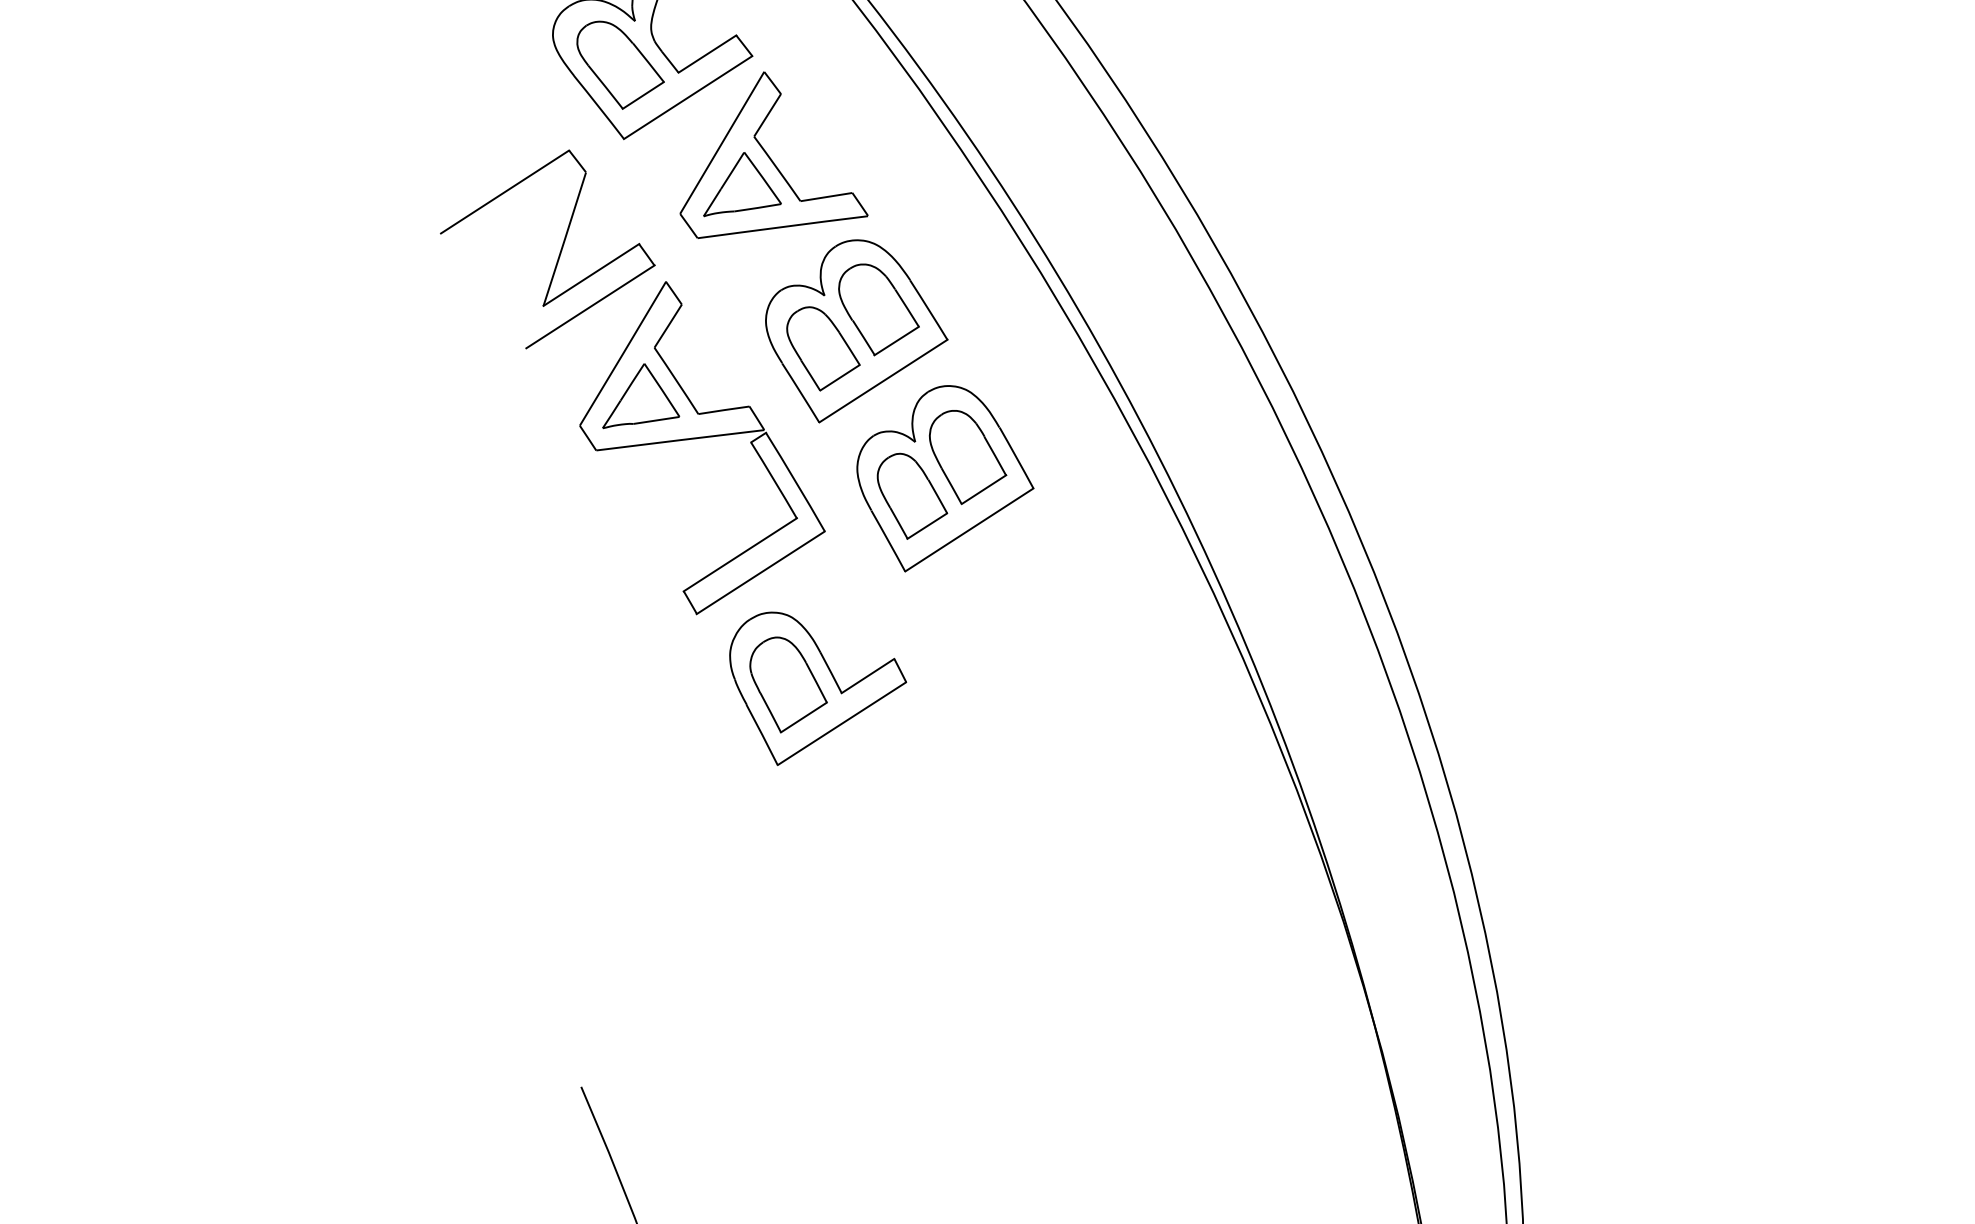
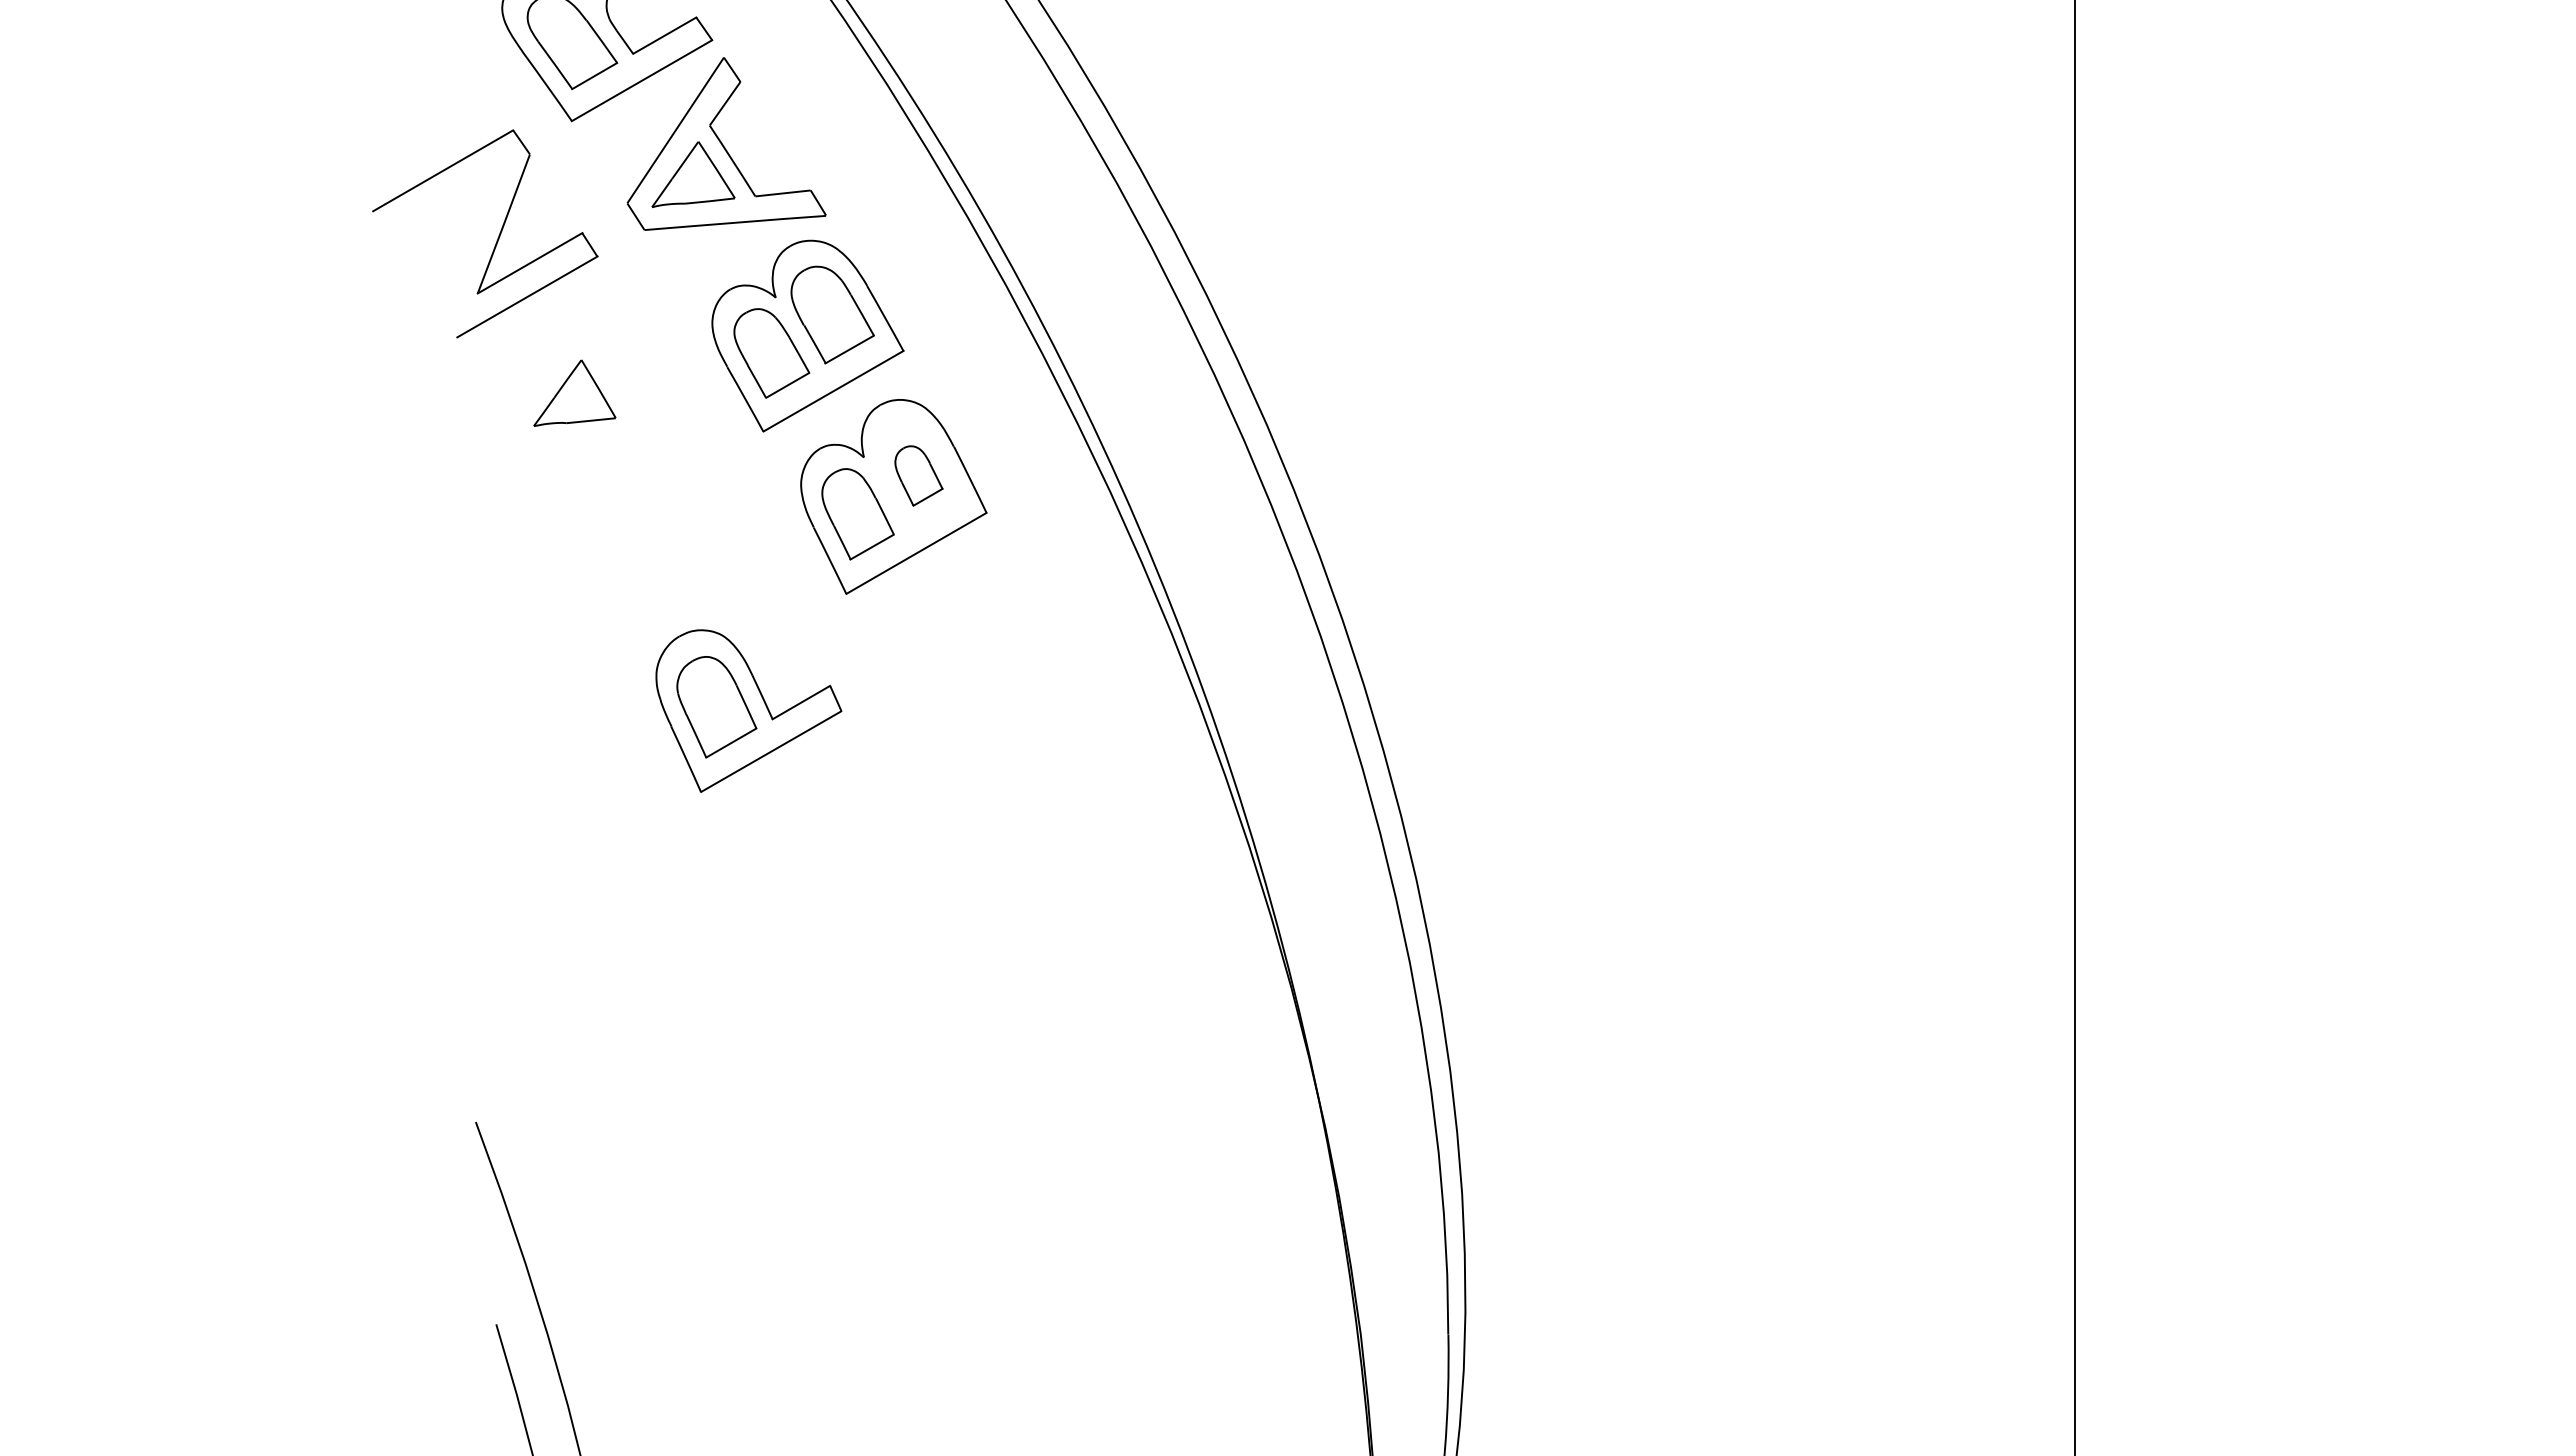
part: (700, 438) -> (636, 442), removed
part: (967, 456) -> (918, 475), size x0.6

